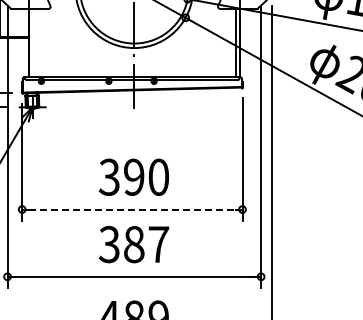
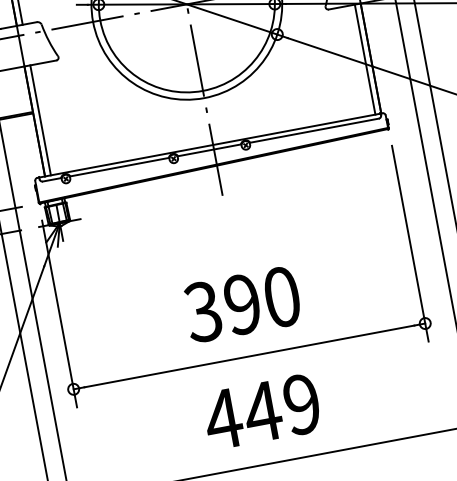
line: (32, 42) -> (40, 119), added
line: (132, 209) -> (249, 356), dashed -> solid
text: (133, 244) -> (261, 411), 387 -> 449

